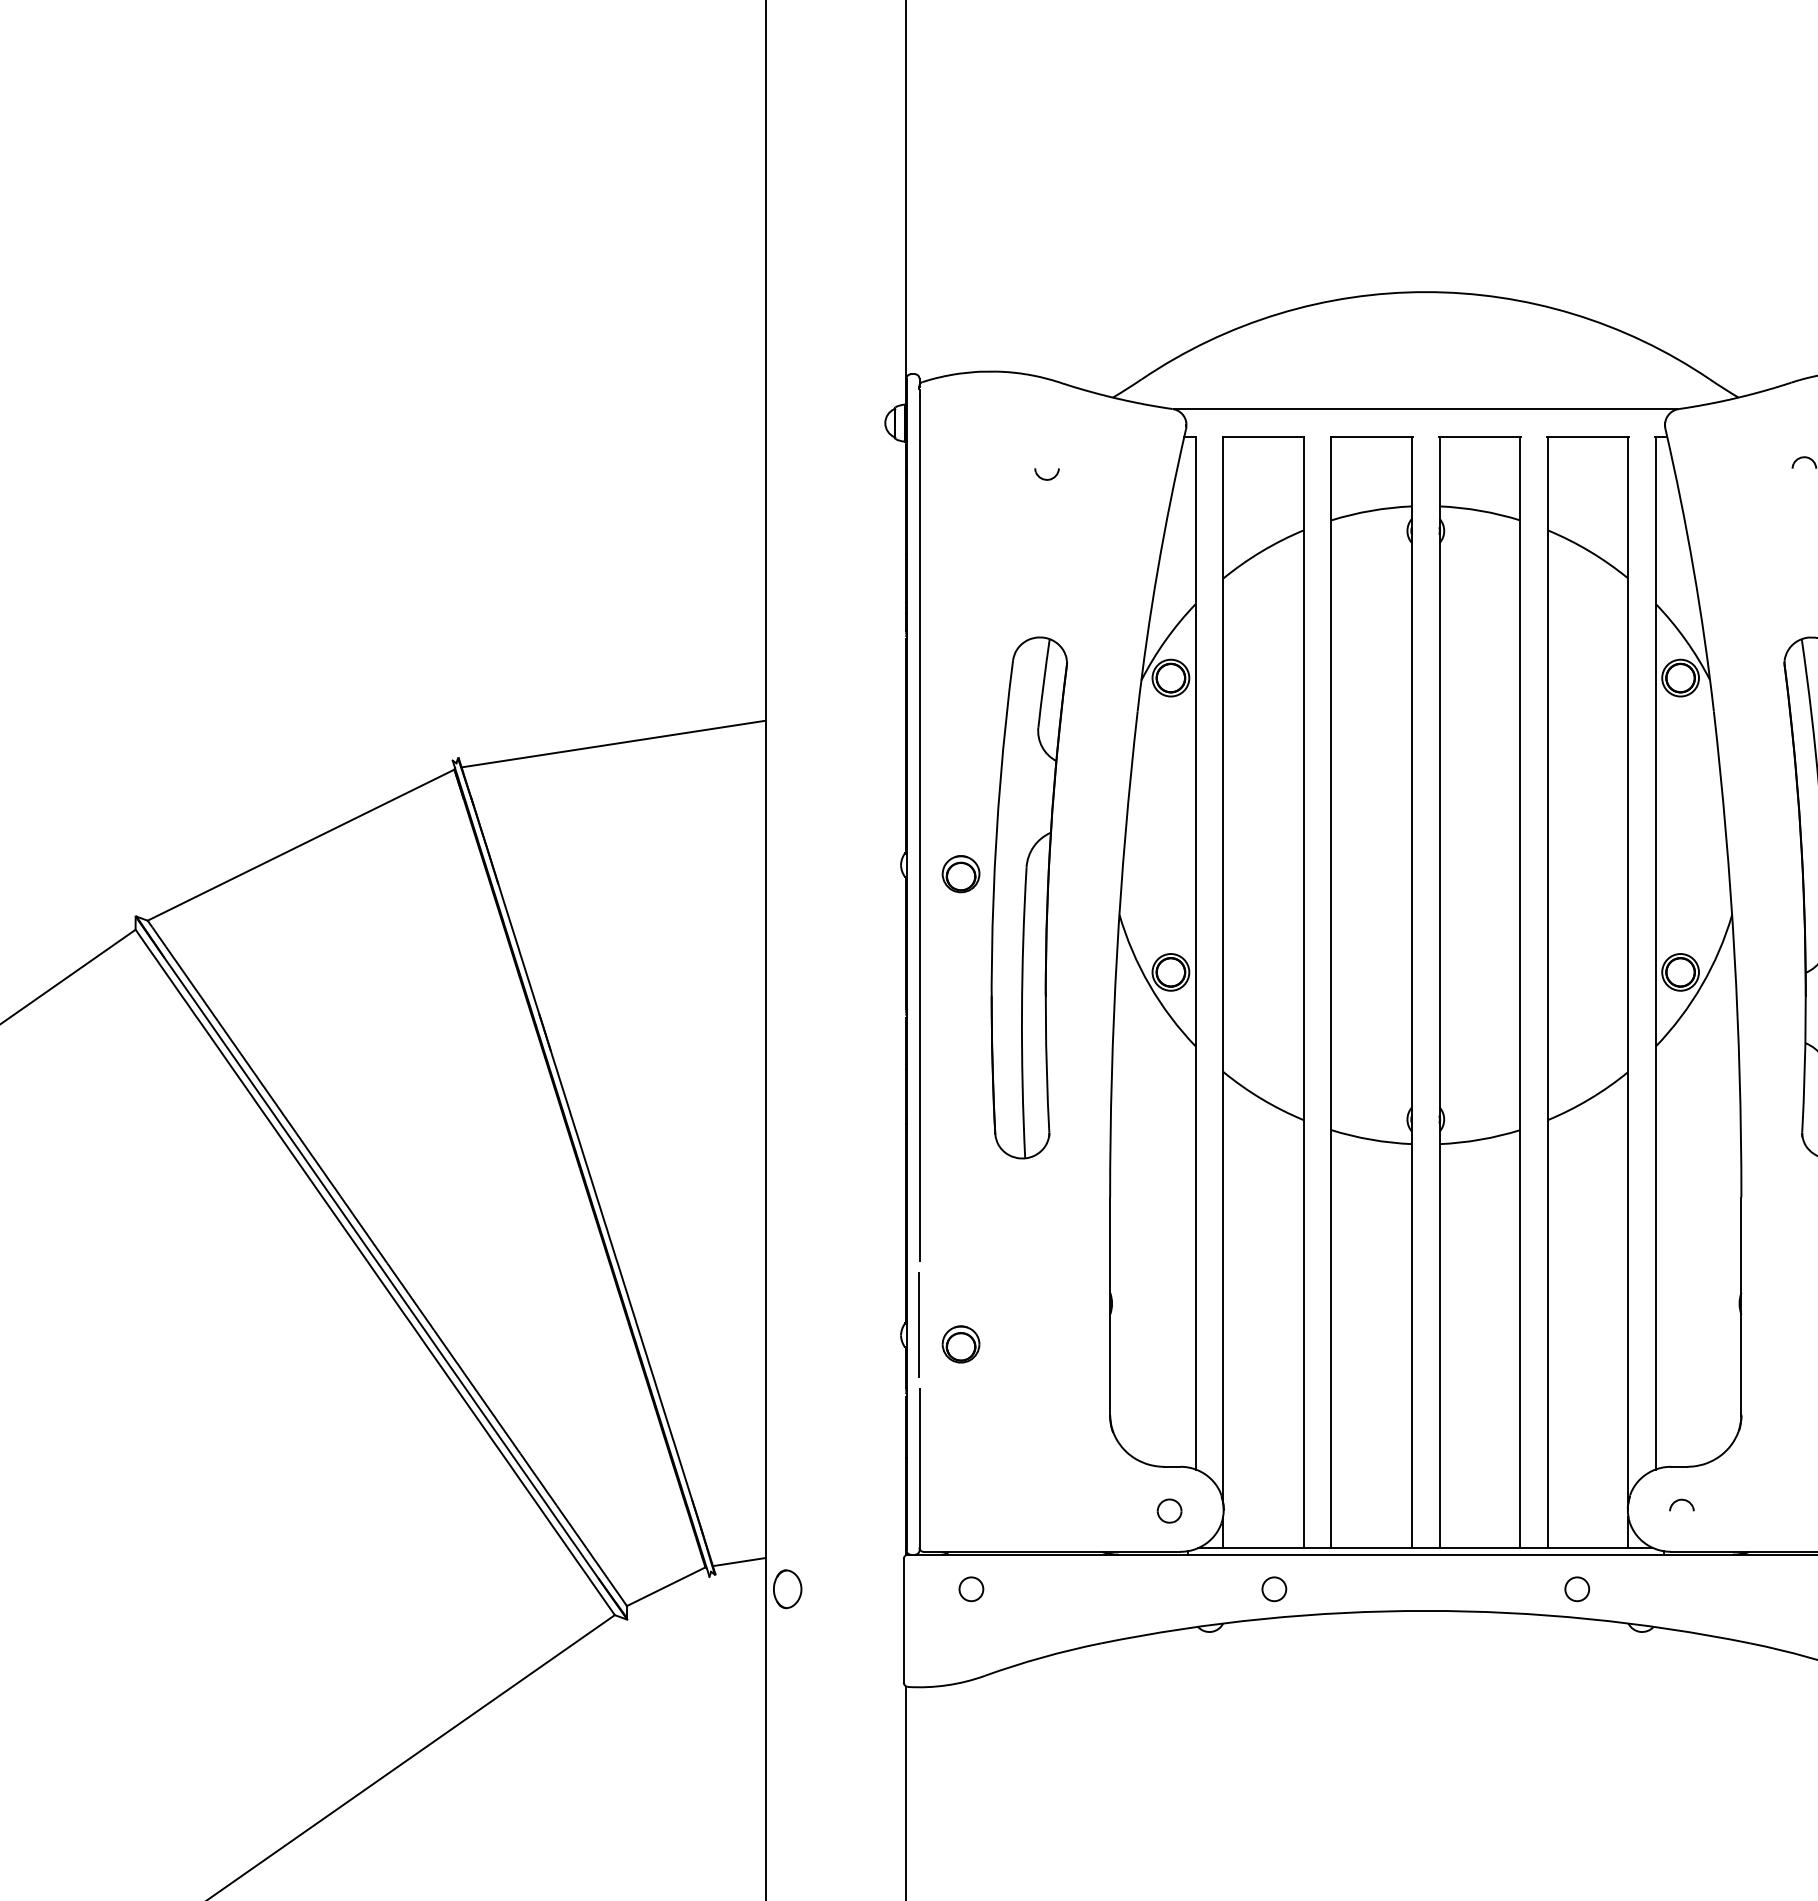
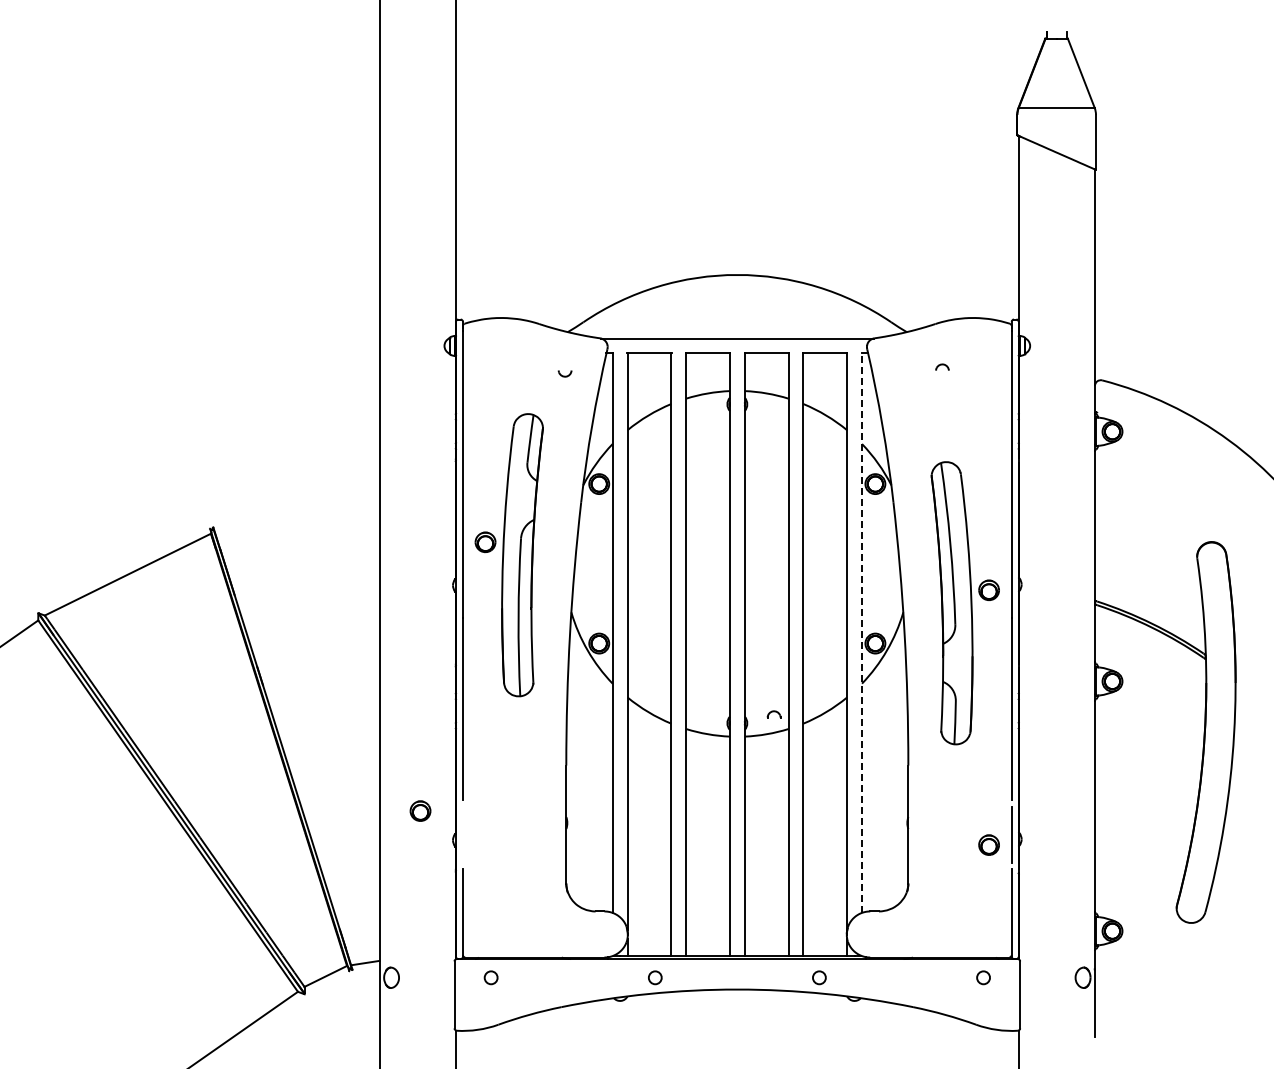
part: (1045, 473) -> (564, 373), moved
line: (612, 743) -> (296, 519), removed
part: (1003, 898) -> (508, 555), moved
line: (1656, 953) -> (862, 633), solid -> dashed
line: (918, 1324) -> (462, 834), removed
part: (960, 1343) -> (420, 810), moved
part: (1680, 1505) -> (773, 714), moved
part: (1169, 1511) -> (598, 935), removed

